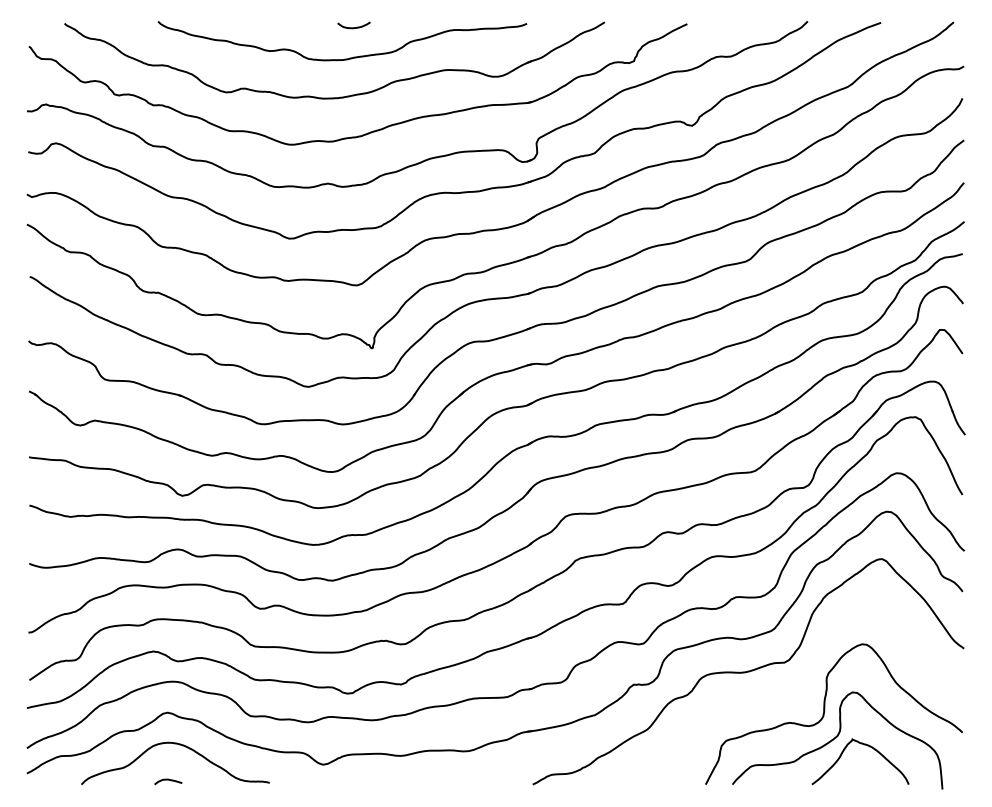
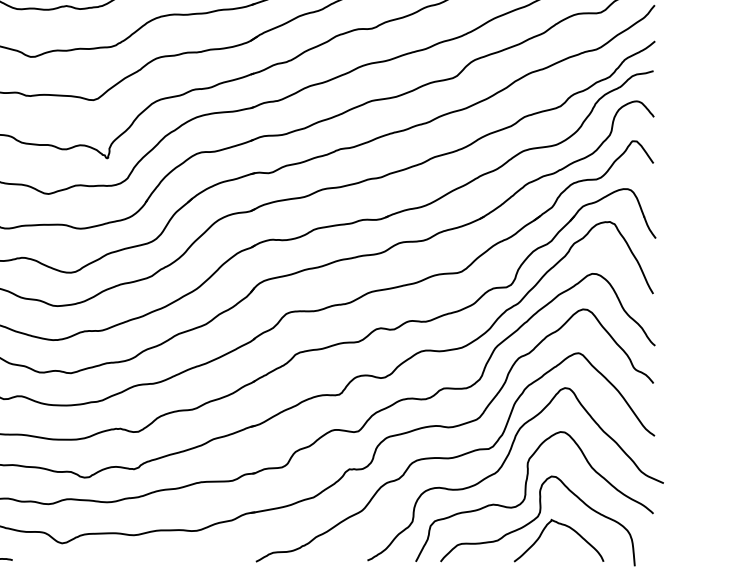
curve: (799, 681) -> (502, 466), added

